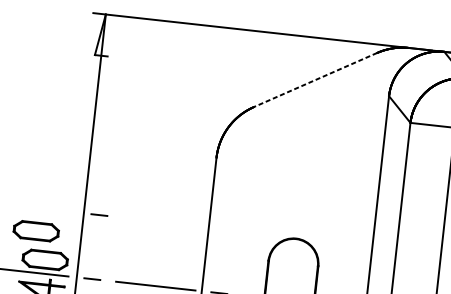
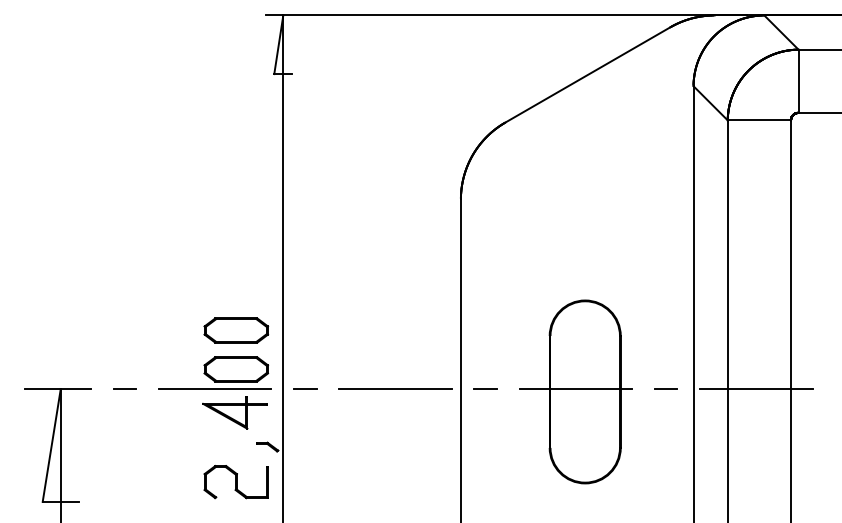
line: (315, 80) -> (587, 75), dashed -> solid
line: (99, 214) -> (305, 297), removed
part: (36, 231) -> (236, 330), moved

